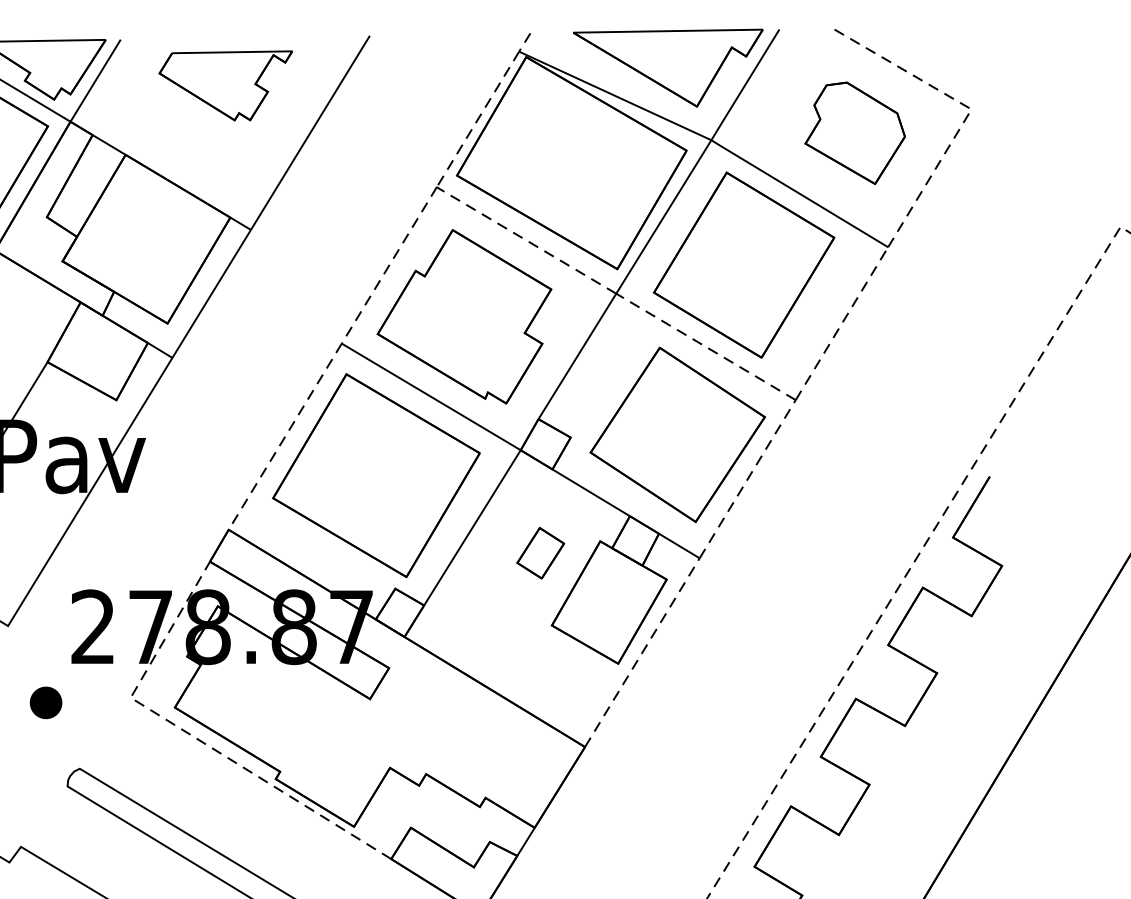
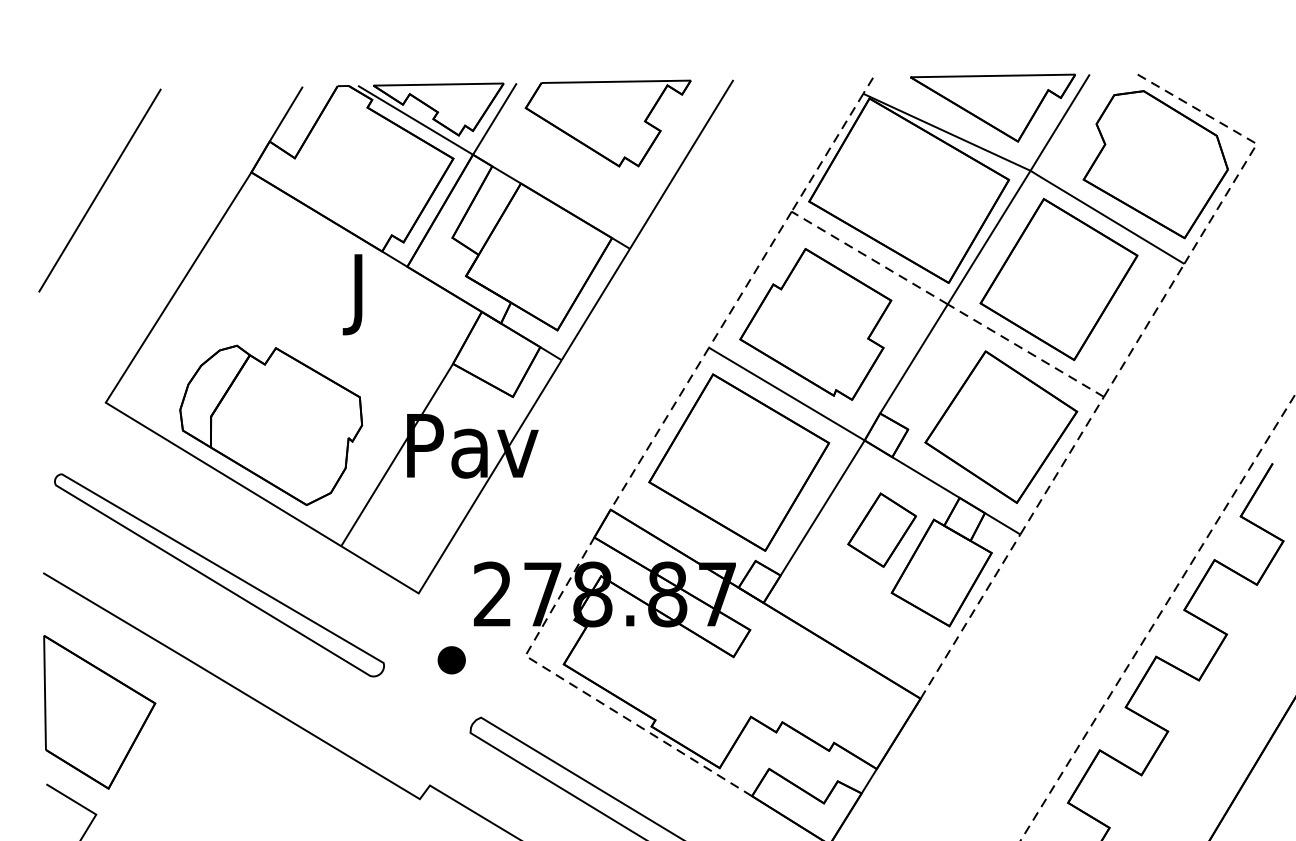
part: (225, 85) -> (607, 123), size x1.43
part: (855, 132) -> (1155, 164), size x1.67
part: (540, 552) -> (881, 529), size x1.67

